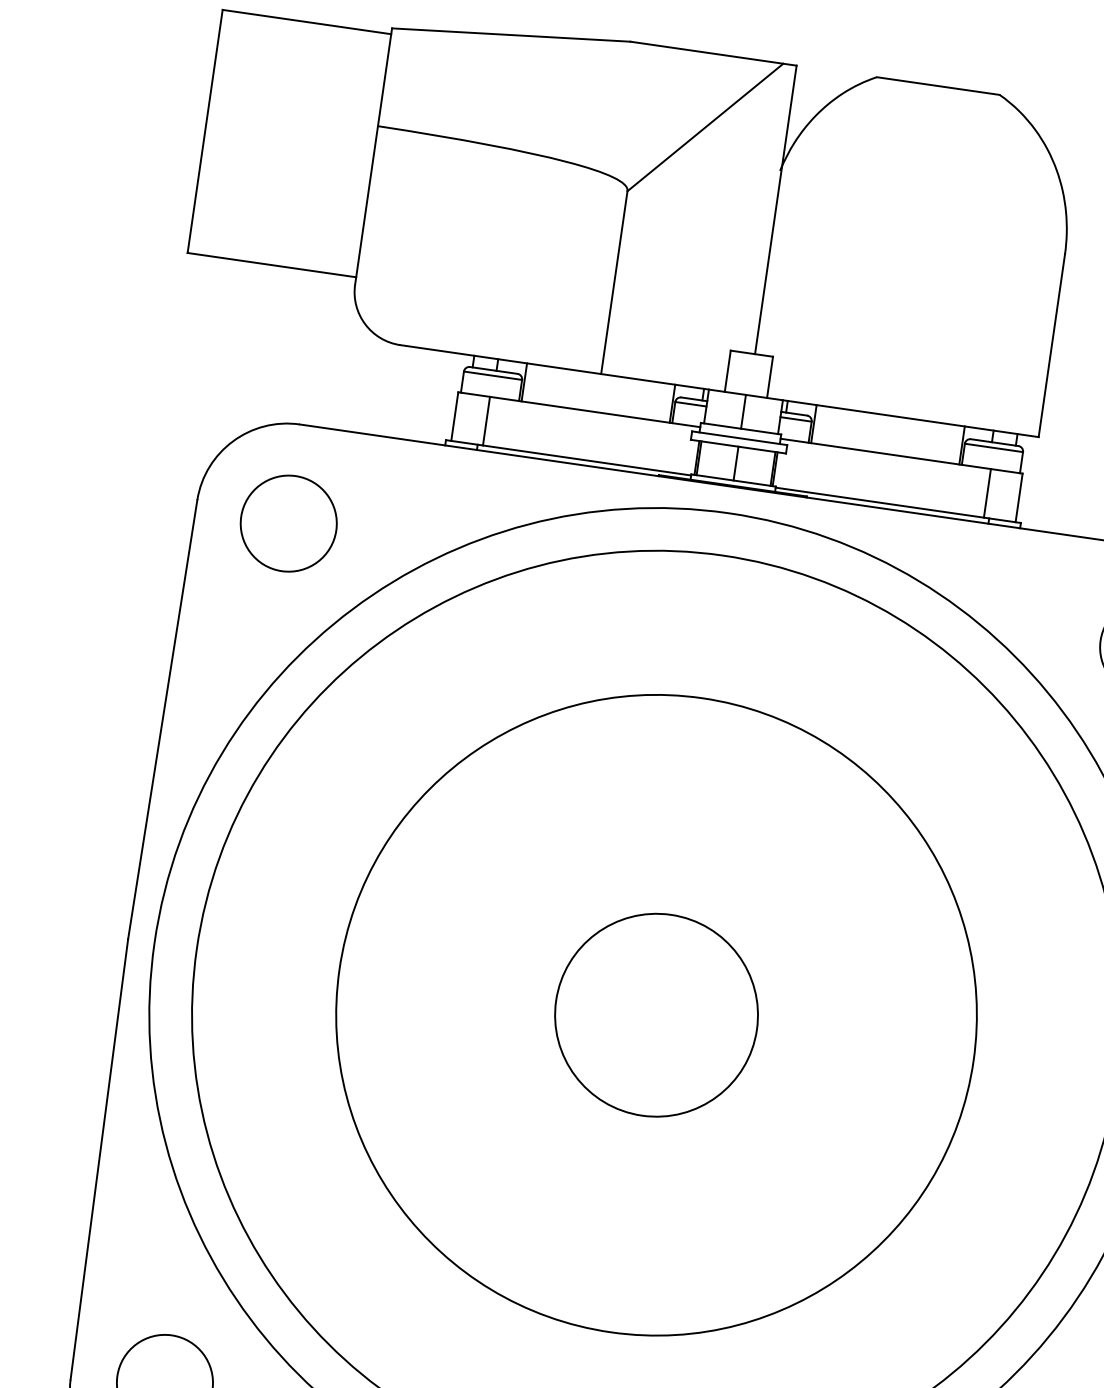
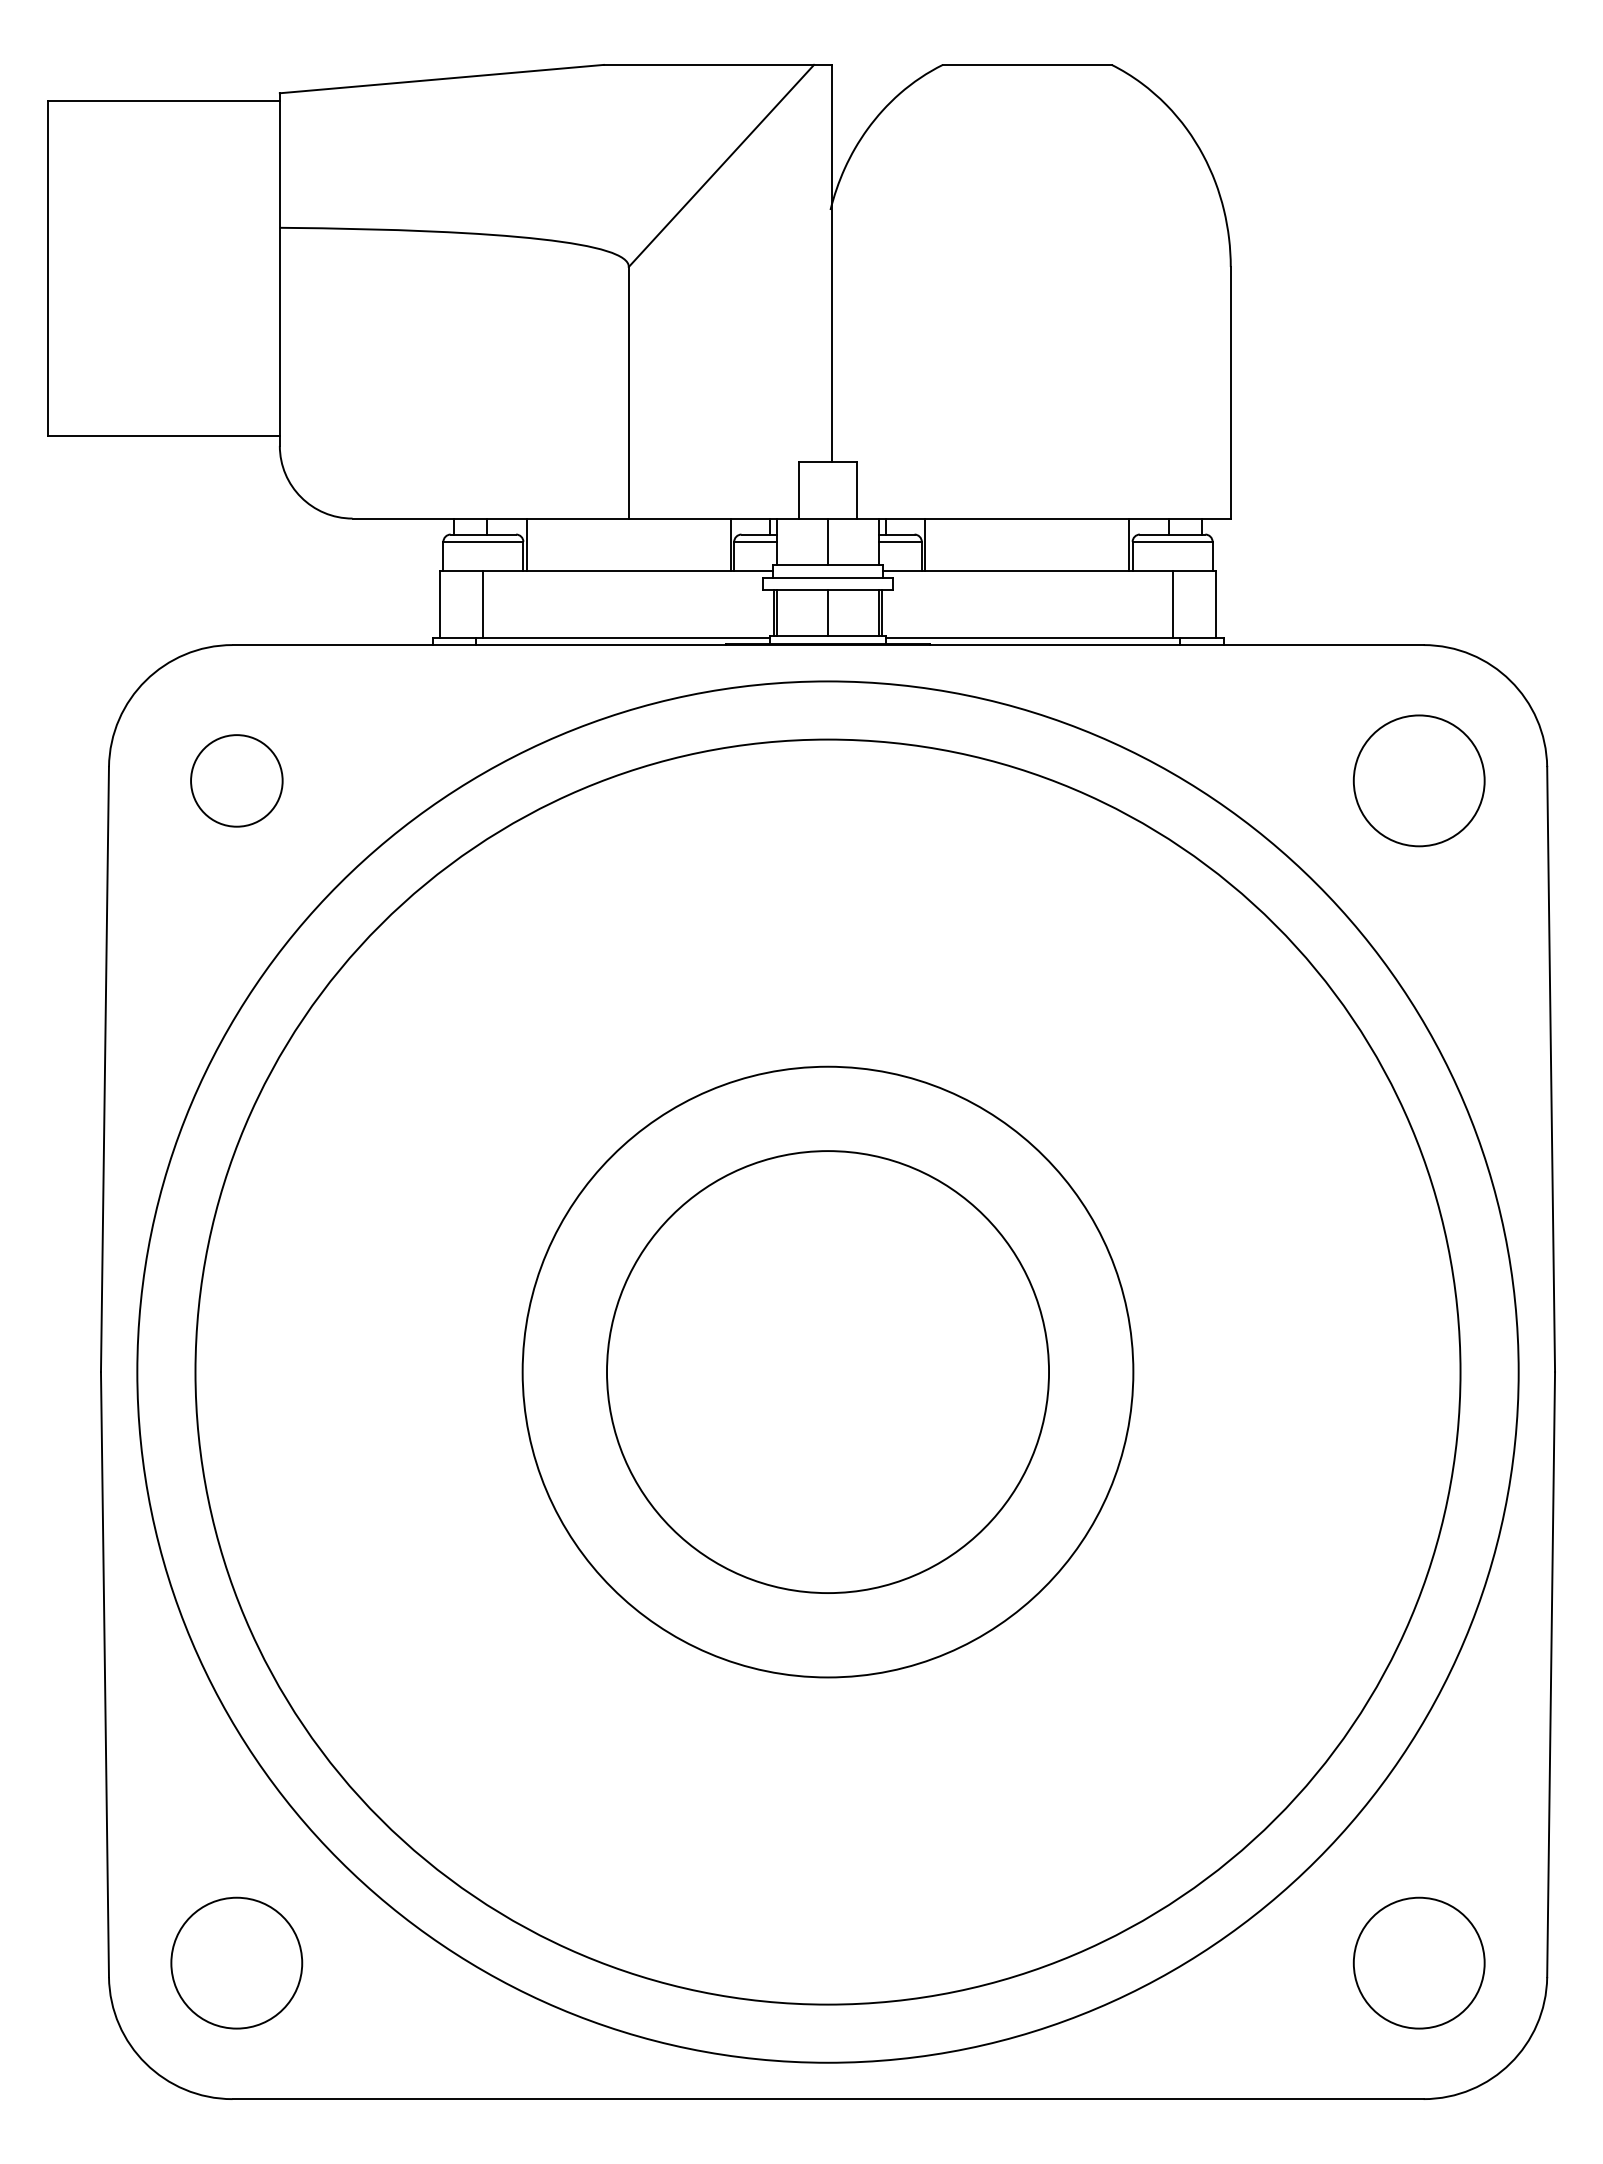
circle: (288, 523) -> (236, 780), size x0.7
circle: (656, 1014) -> (827, 1371), size x0.7
circle: (656, 1014) -> (827, 1371), size x1.6

